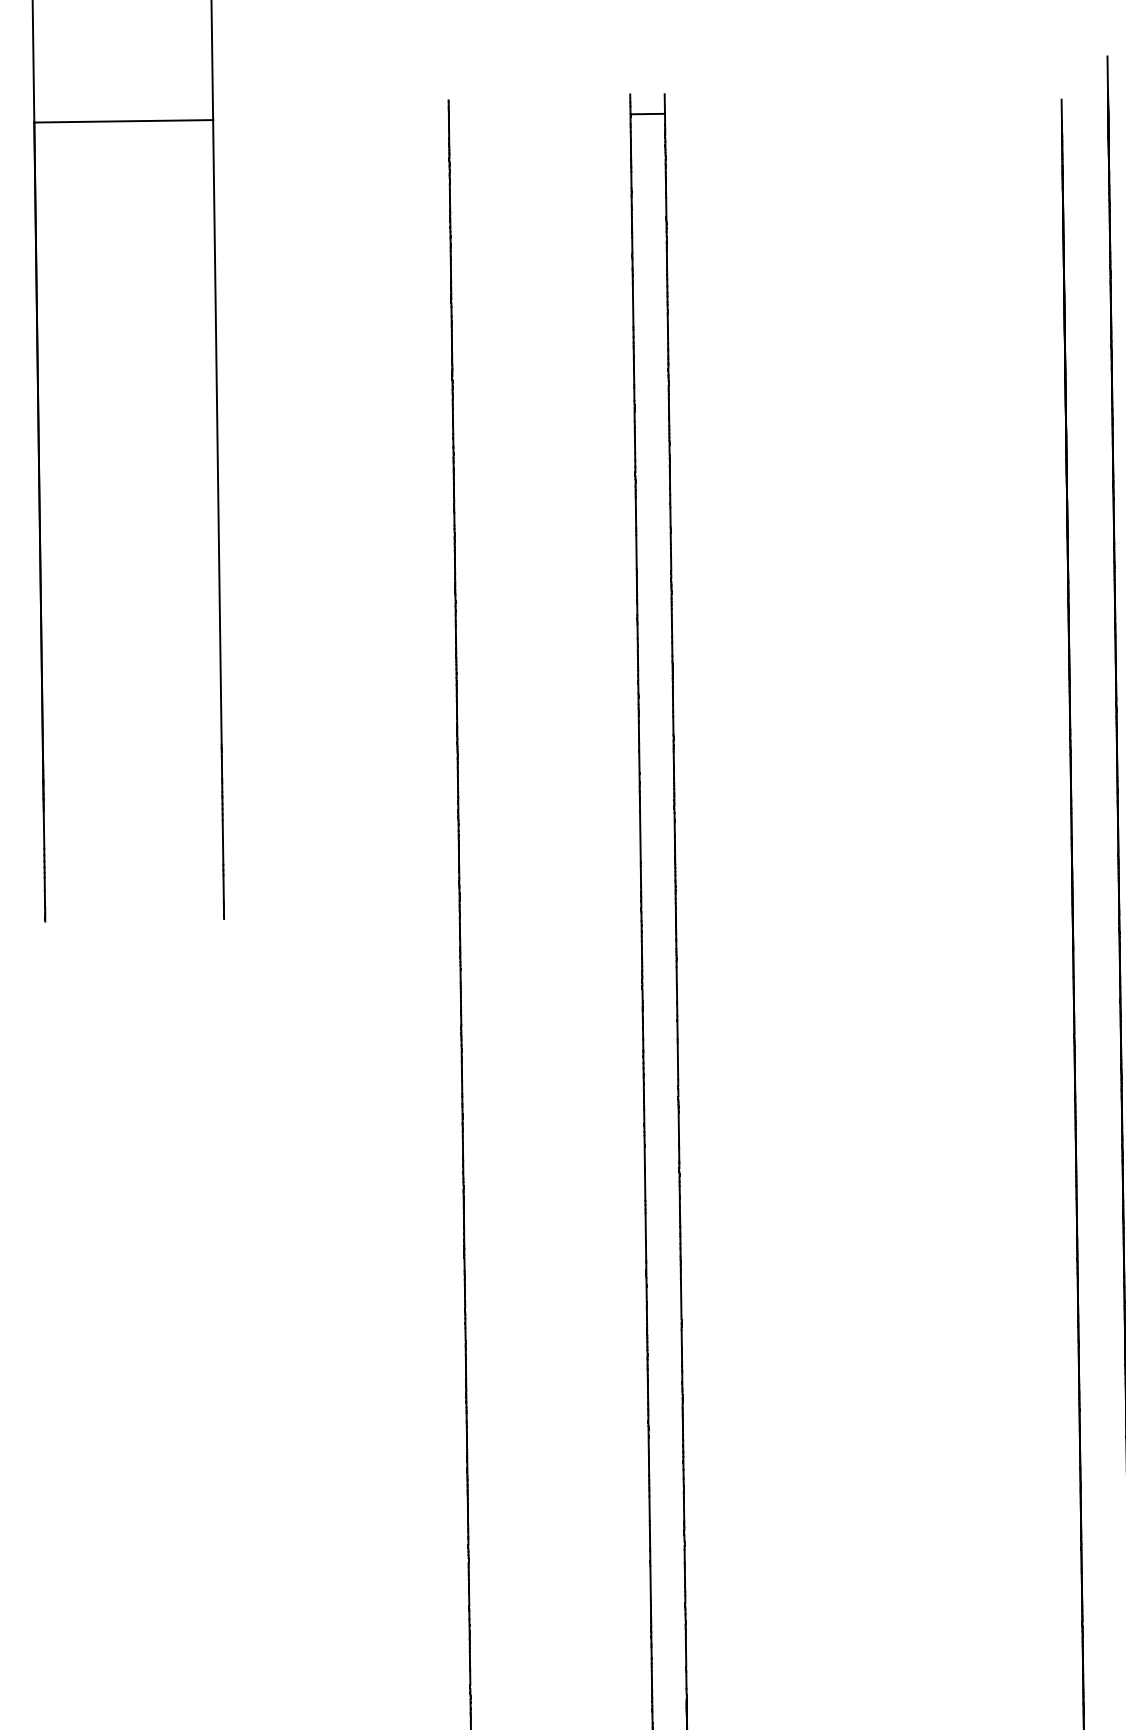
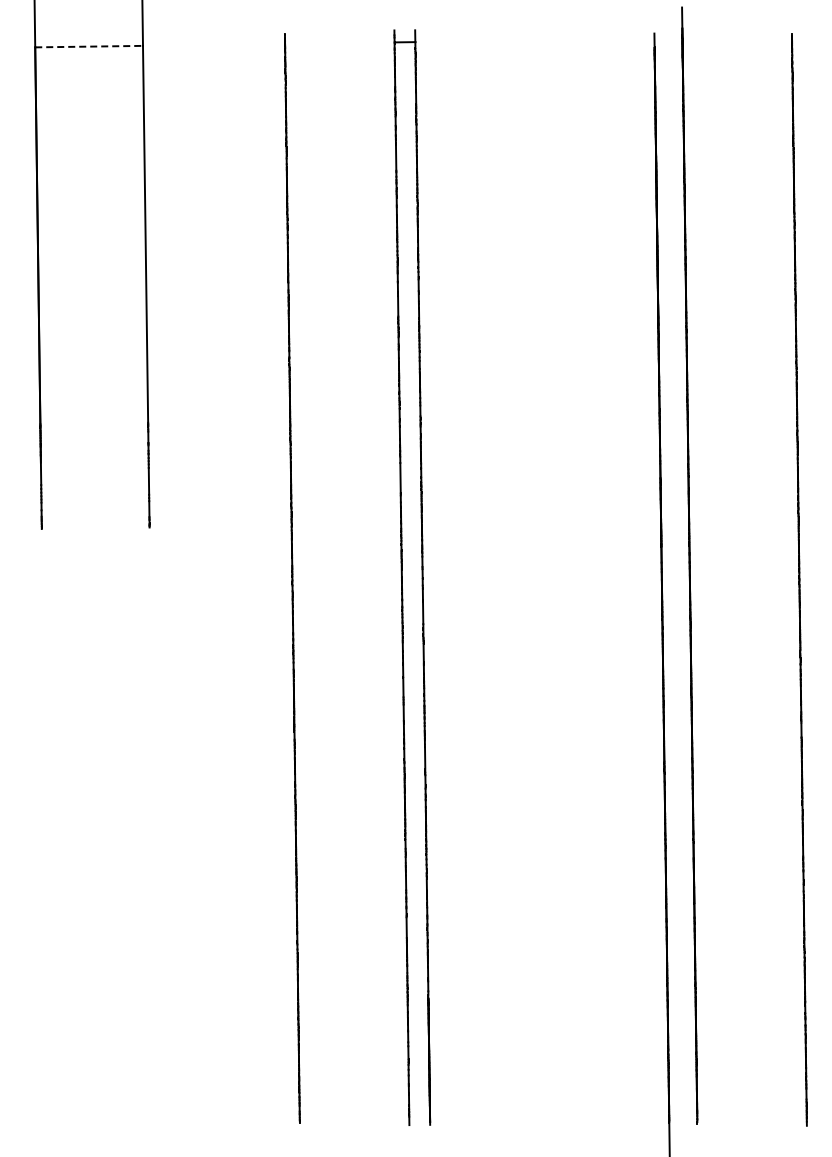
line: (124, 121) -> (89, 46), solid -> dashed

